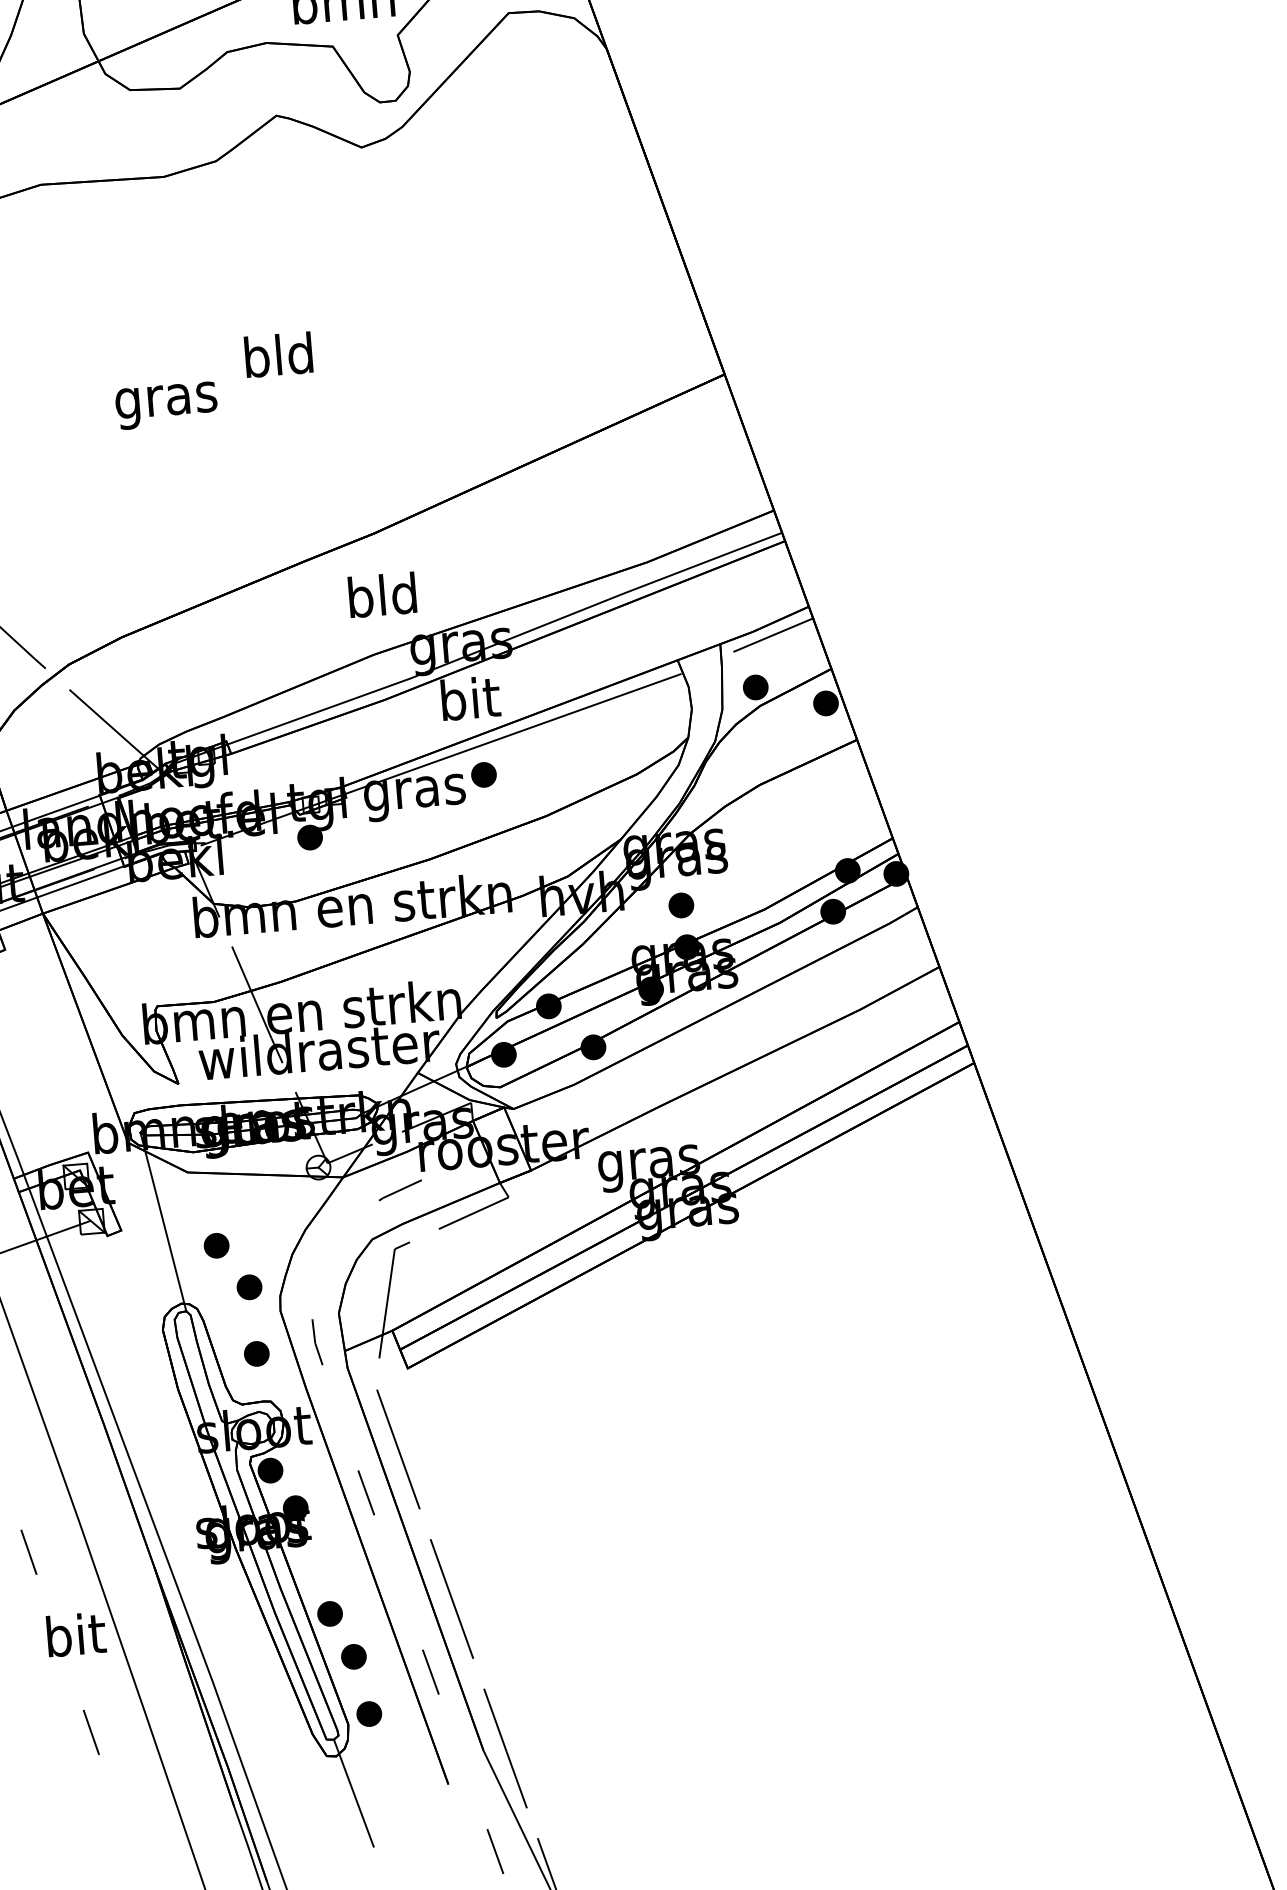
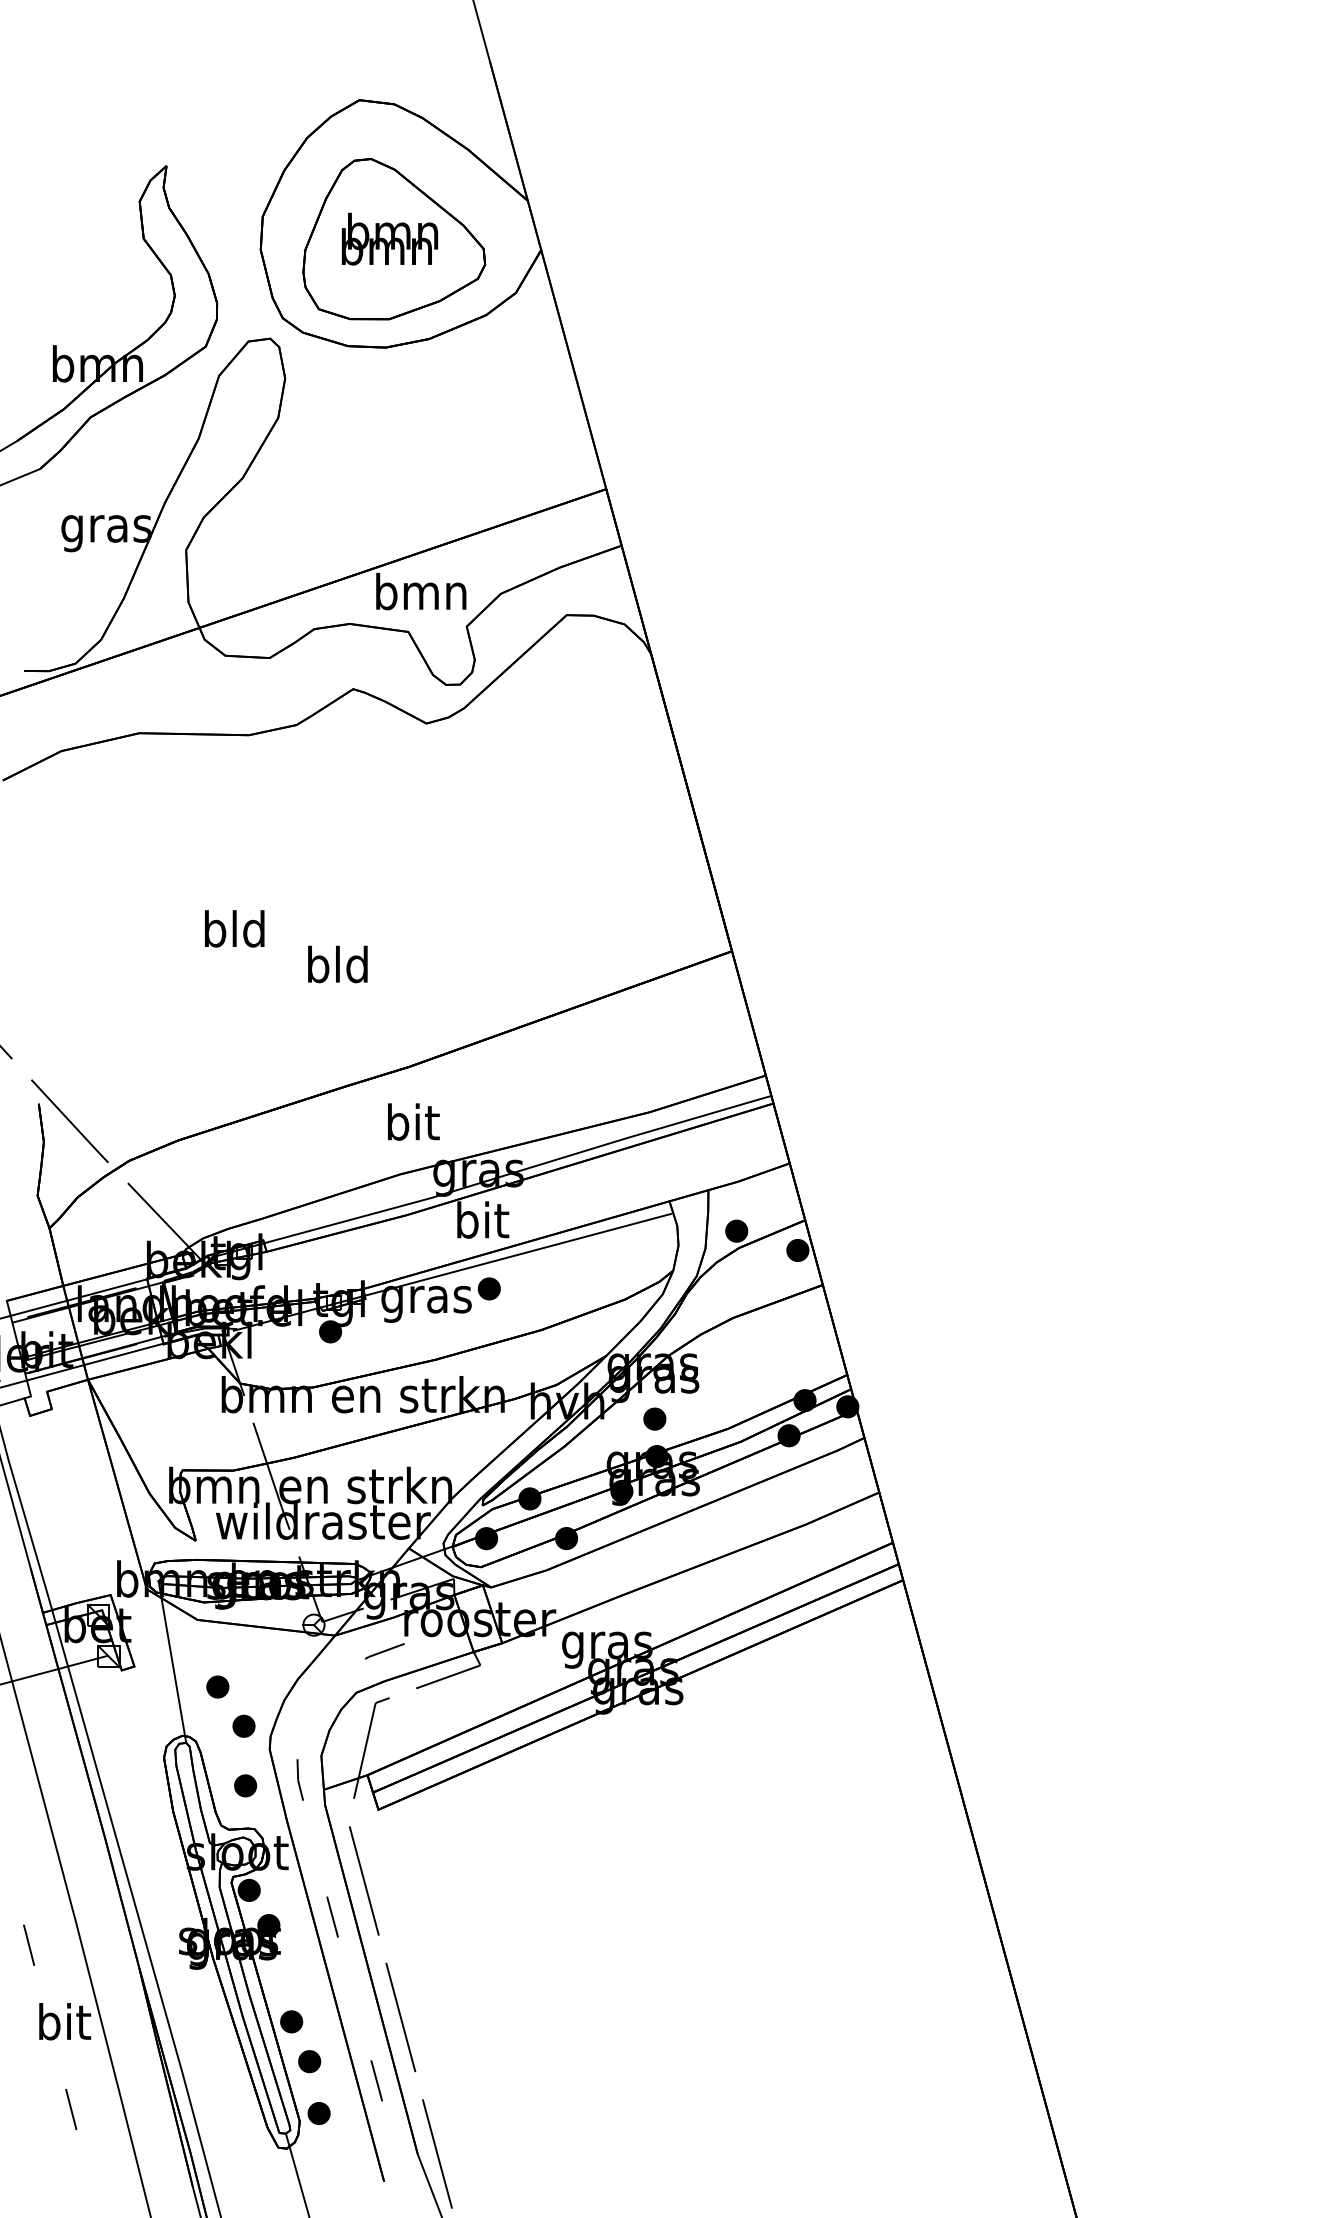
text: (278, 355) -> (337, 964), moved
text: (165, 400) -> (234, 933), gras -> bld
text: (382, 594) -> (412, 1121), bld -> bit
line: (773, 634) -> (756, 1185), removed

